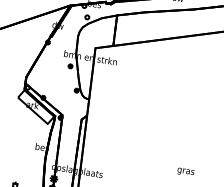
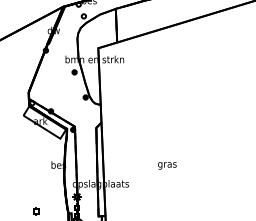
text: (186, 171) -> (167, 165), moved

